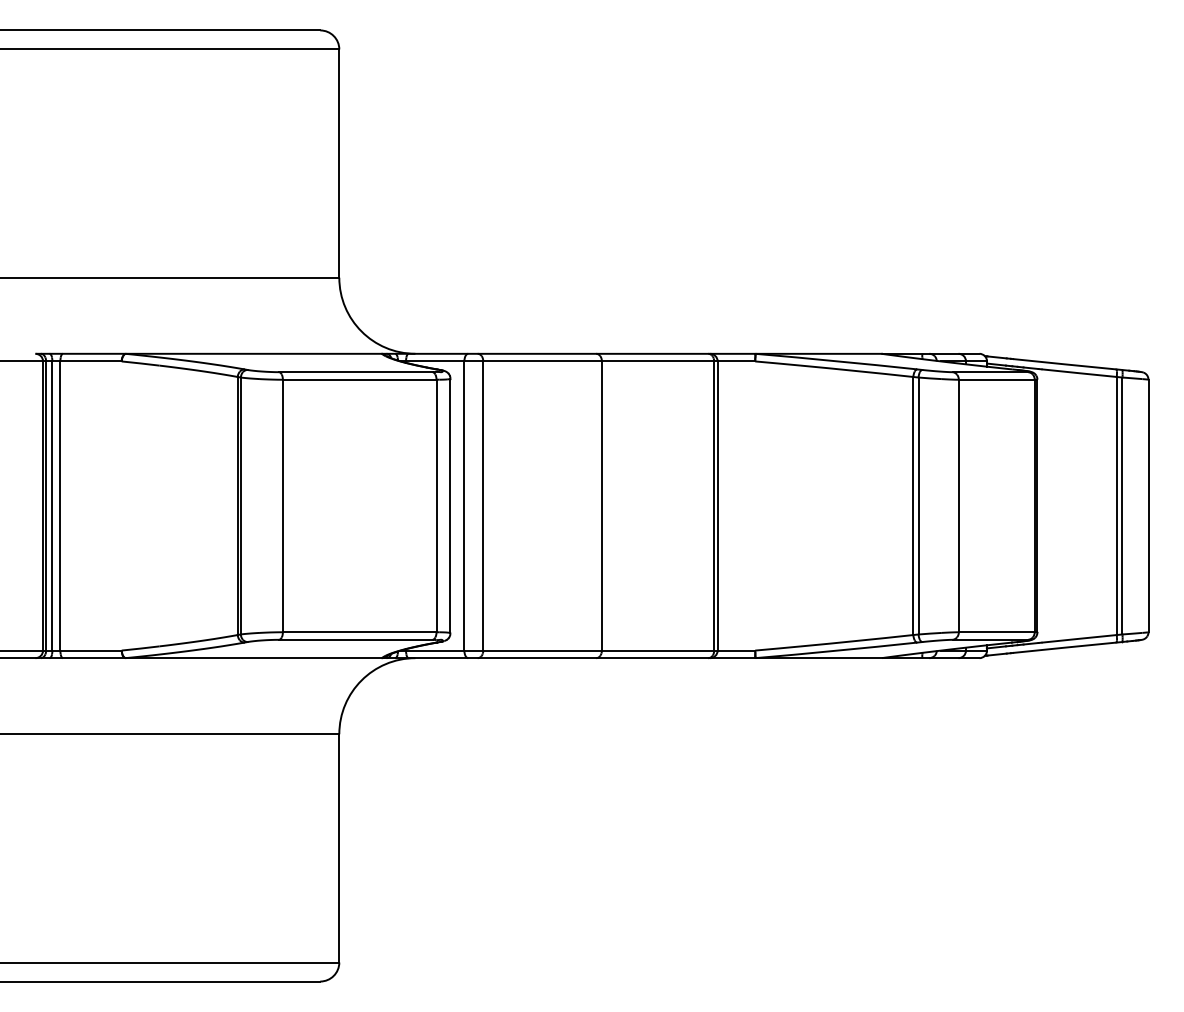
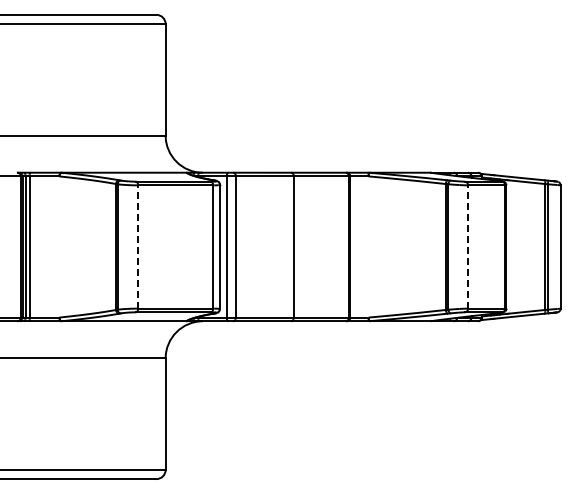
line: (283, 507) -> (138, 247), solid -> dashed
line: (959, 507) -> (468, 247), solid -> dashed

